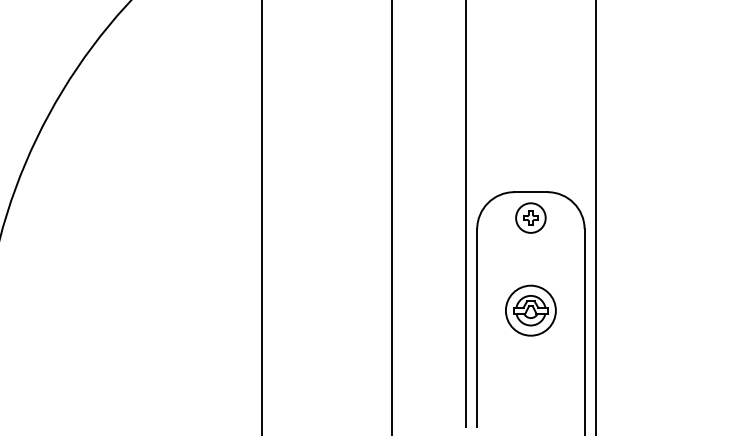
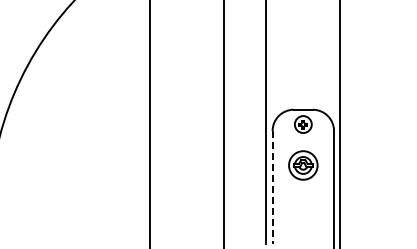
part: (531, 310) -> (303, 165), moved
line: (476, 328) -> (272, 187), solid -> dashed

